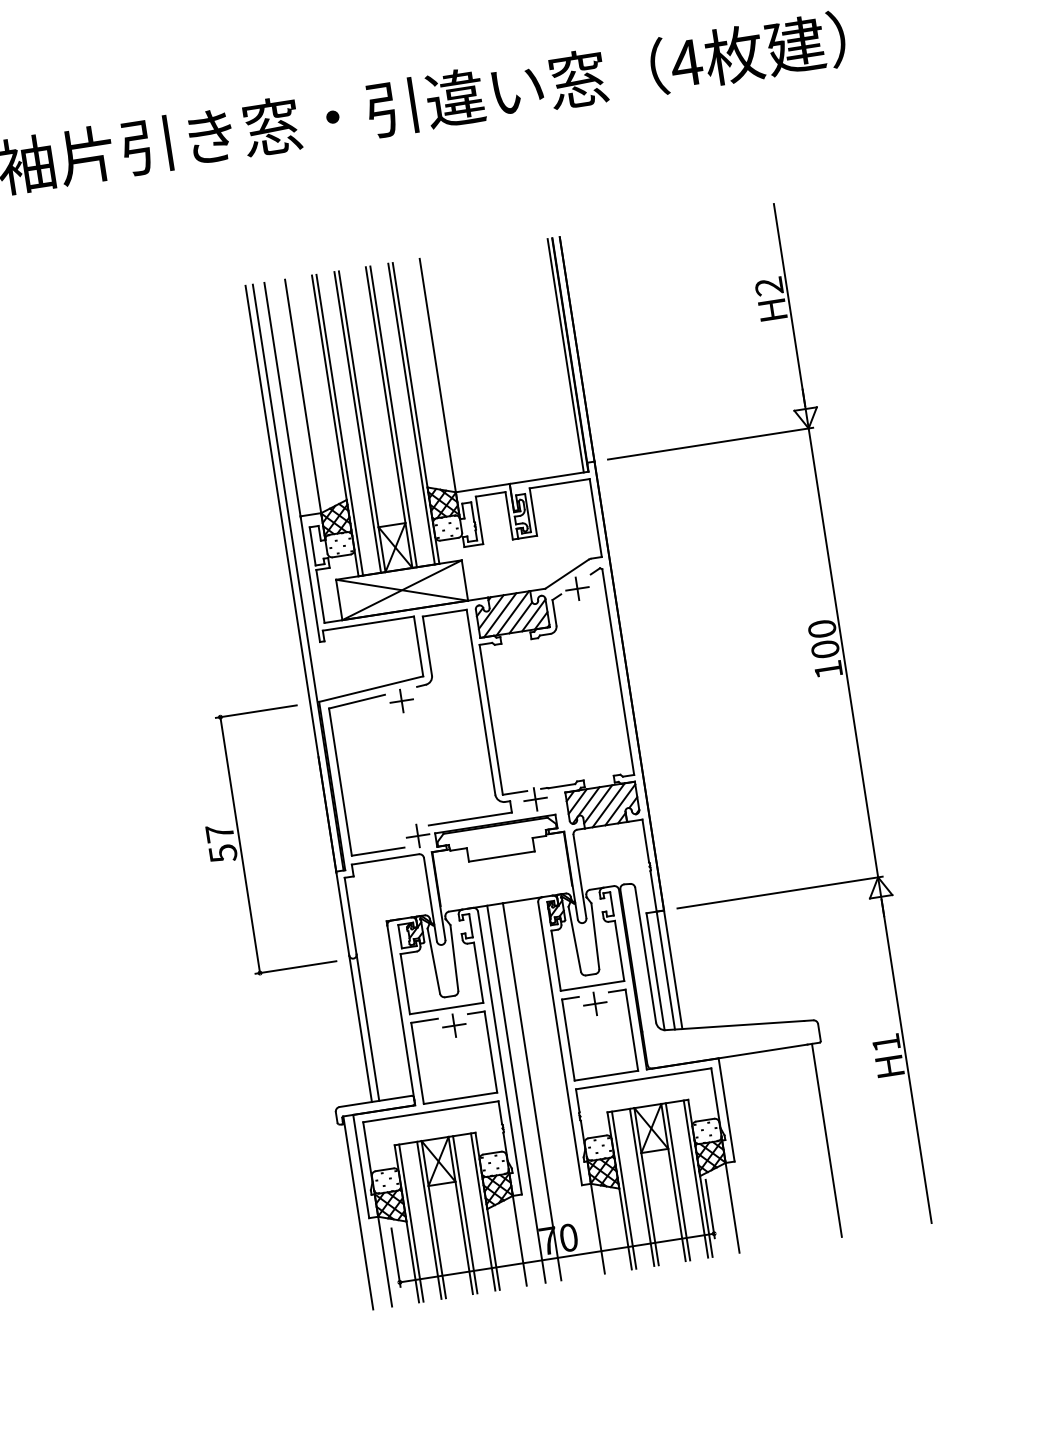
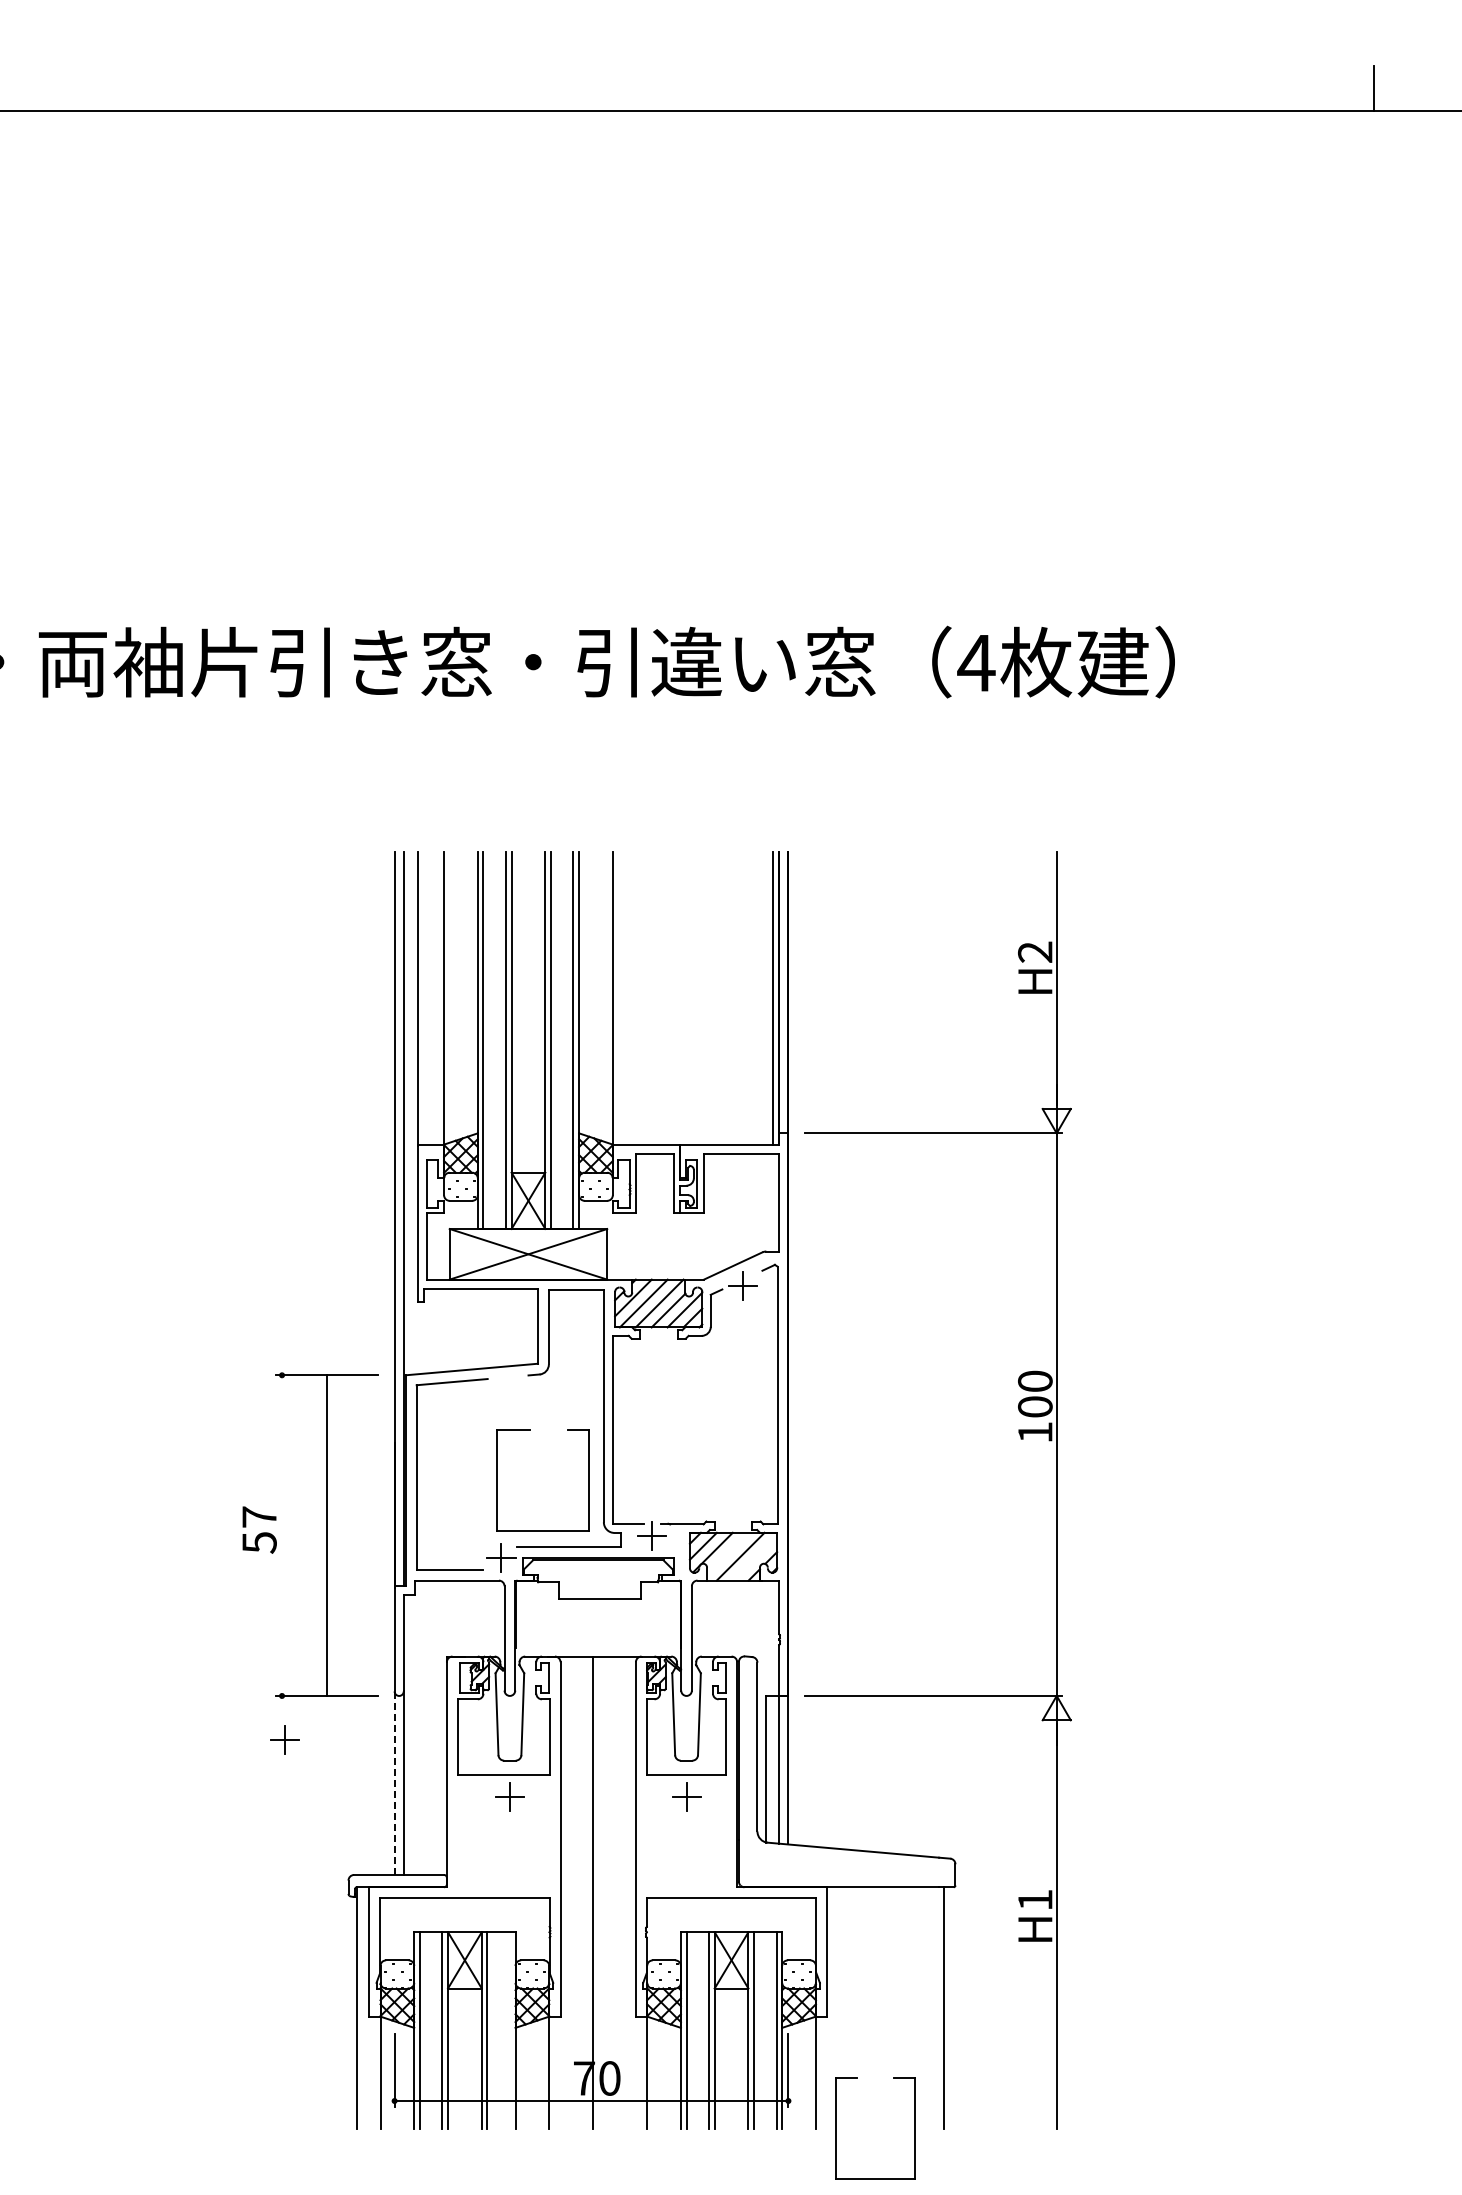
part: (401, 700) -> (284, 1739), moved
line: (597, 804) -> (727, 1553), removed
line: (620, 805) -> (754, 1558), removed
line: (240, 844) -> (327, 1535), moved
line: (360, 1029) -> (394, 1783), solid -> dashed
part: (568, 1040) -> (836, 2128), moved
part: (418, 1063) -> (497, 1480), moved
line: (516, 1094) -> (572, 1892), removed
line: (482, 1211) -> (509, 2030), removed

